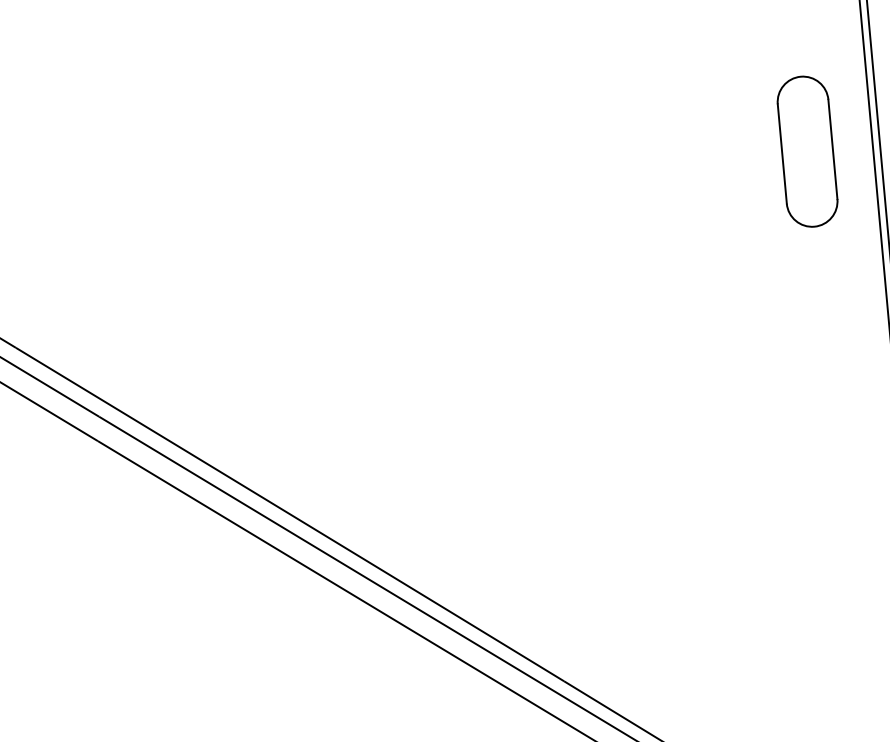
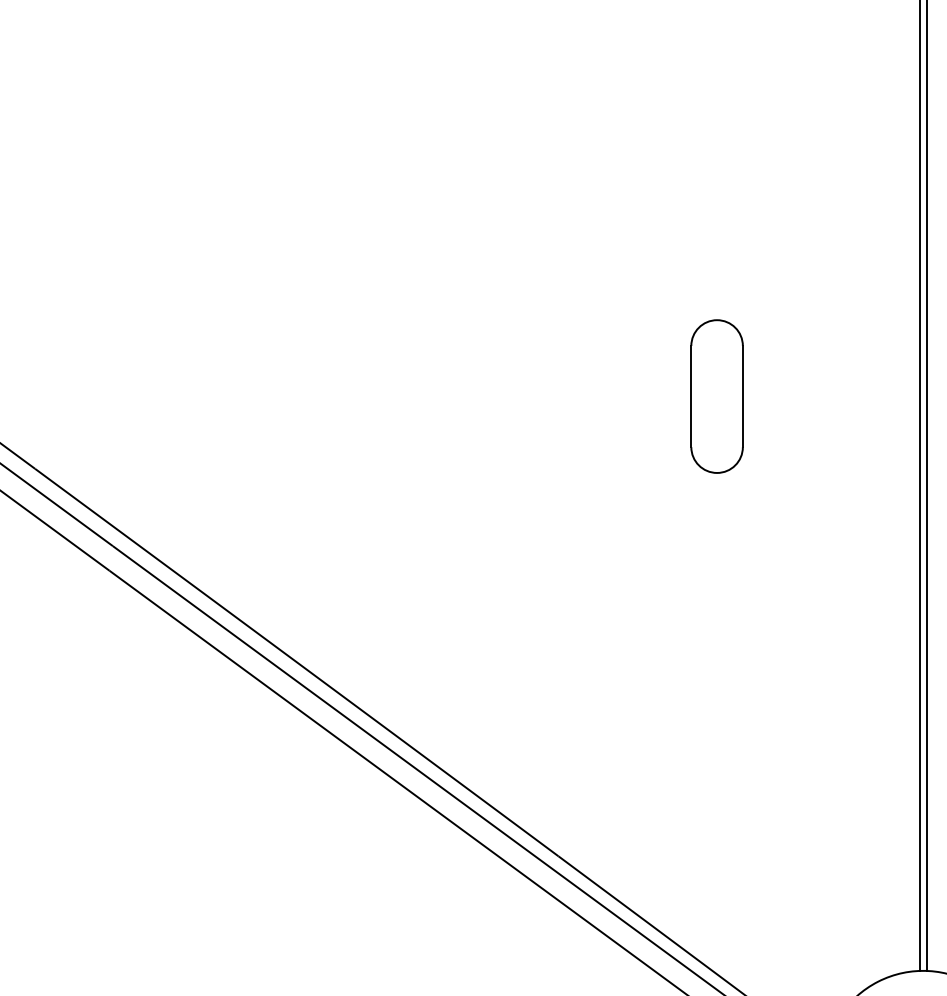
part: (807, 151) -> (716, 396), moved

